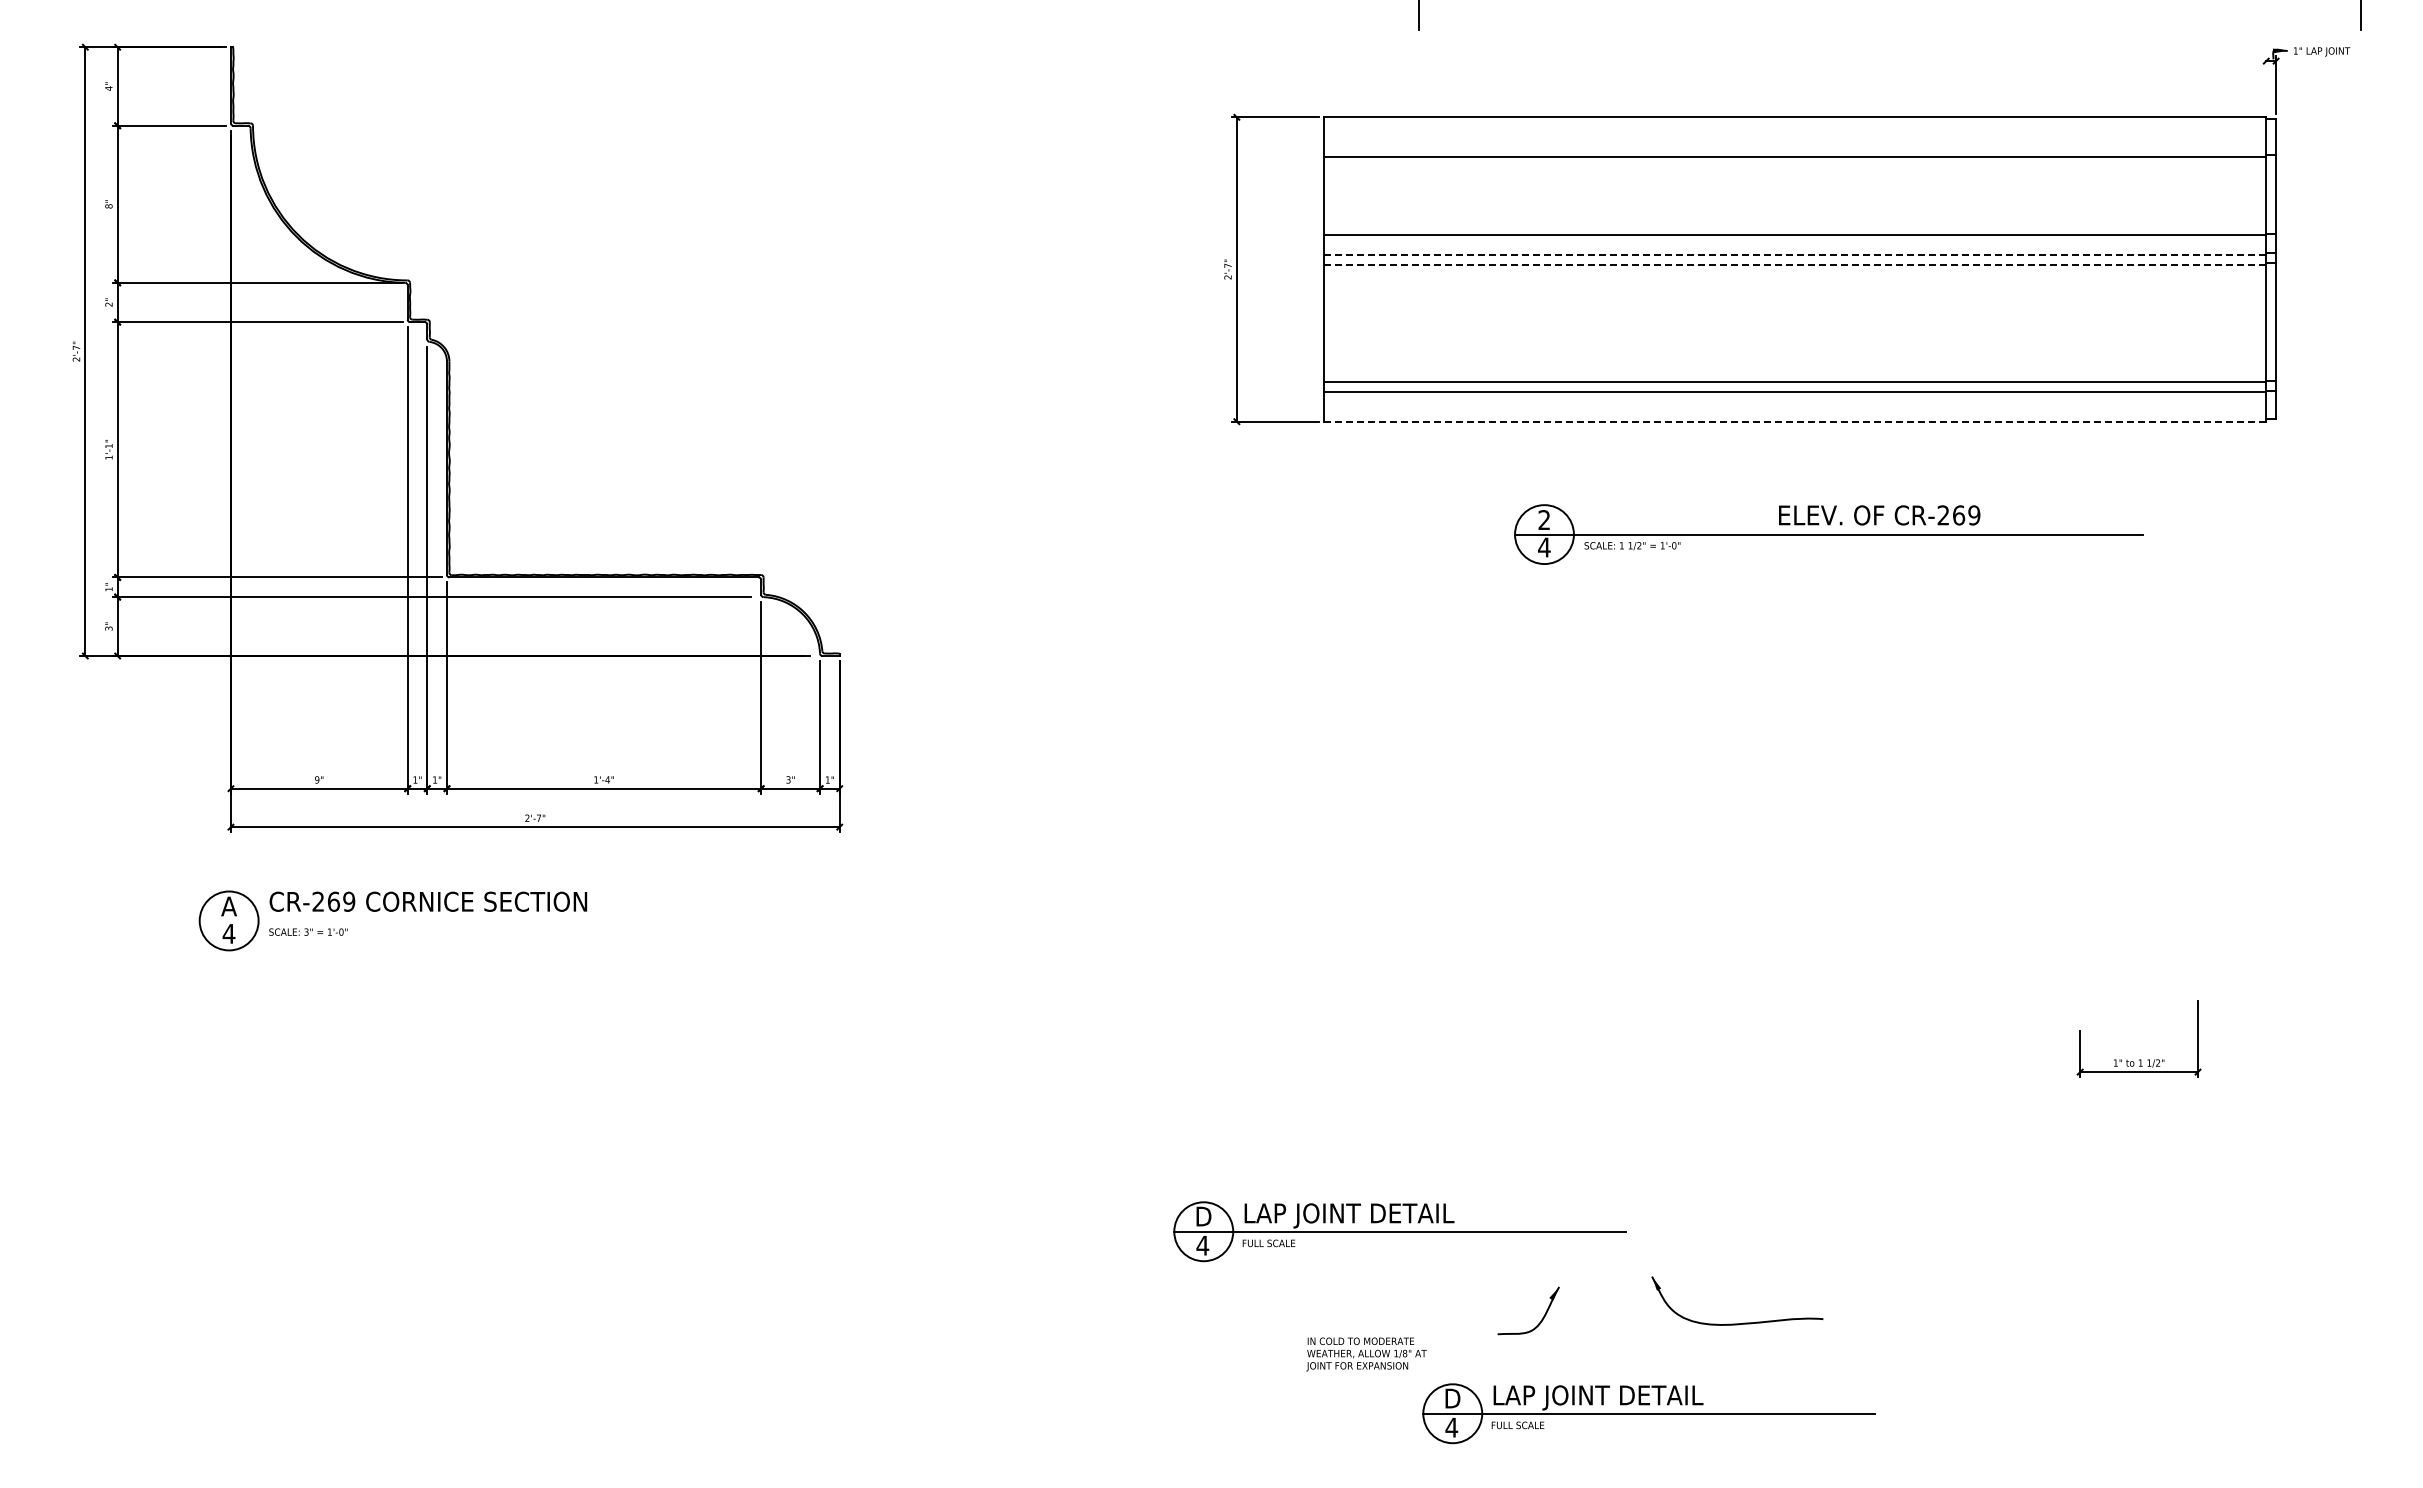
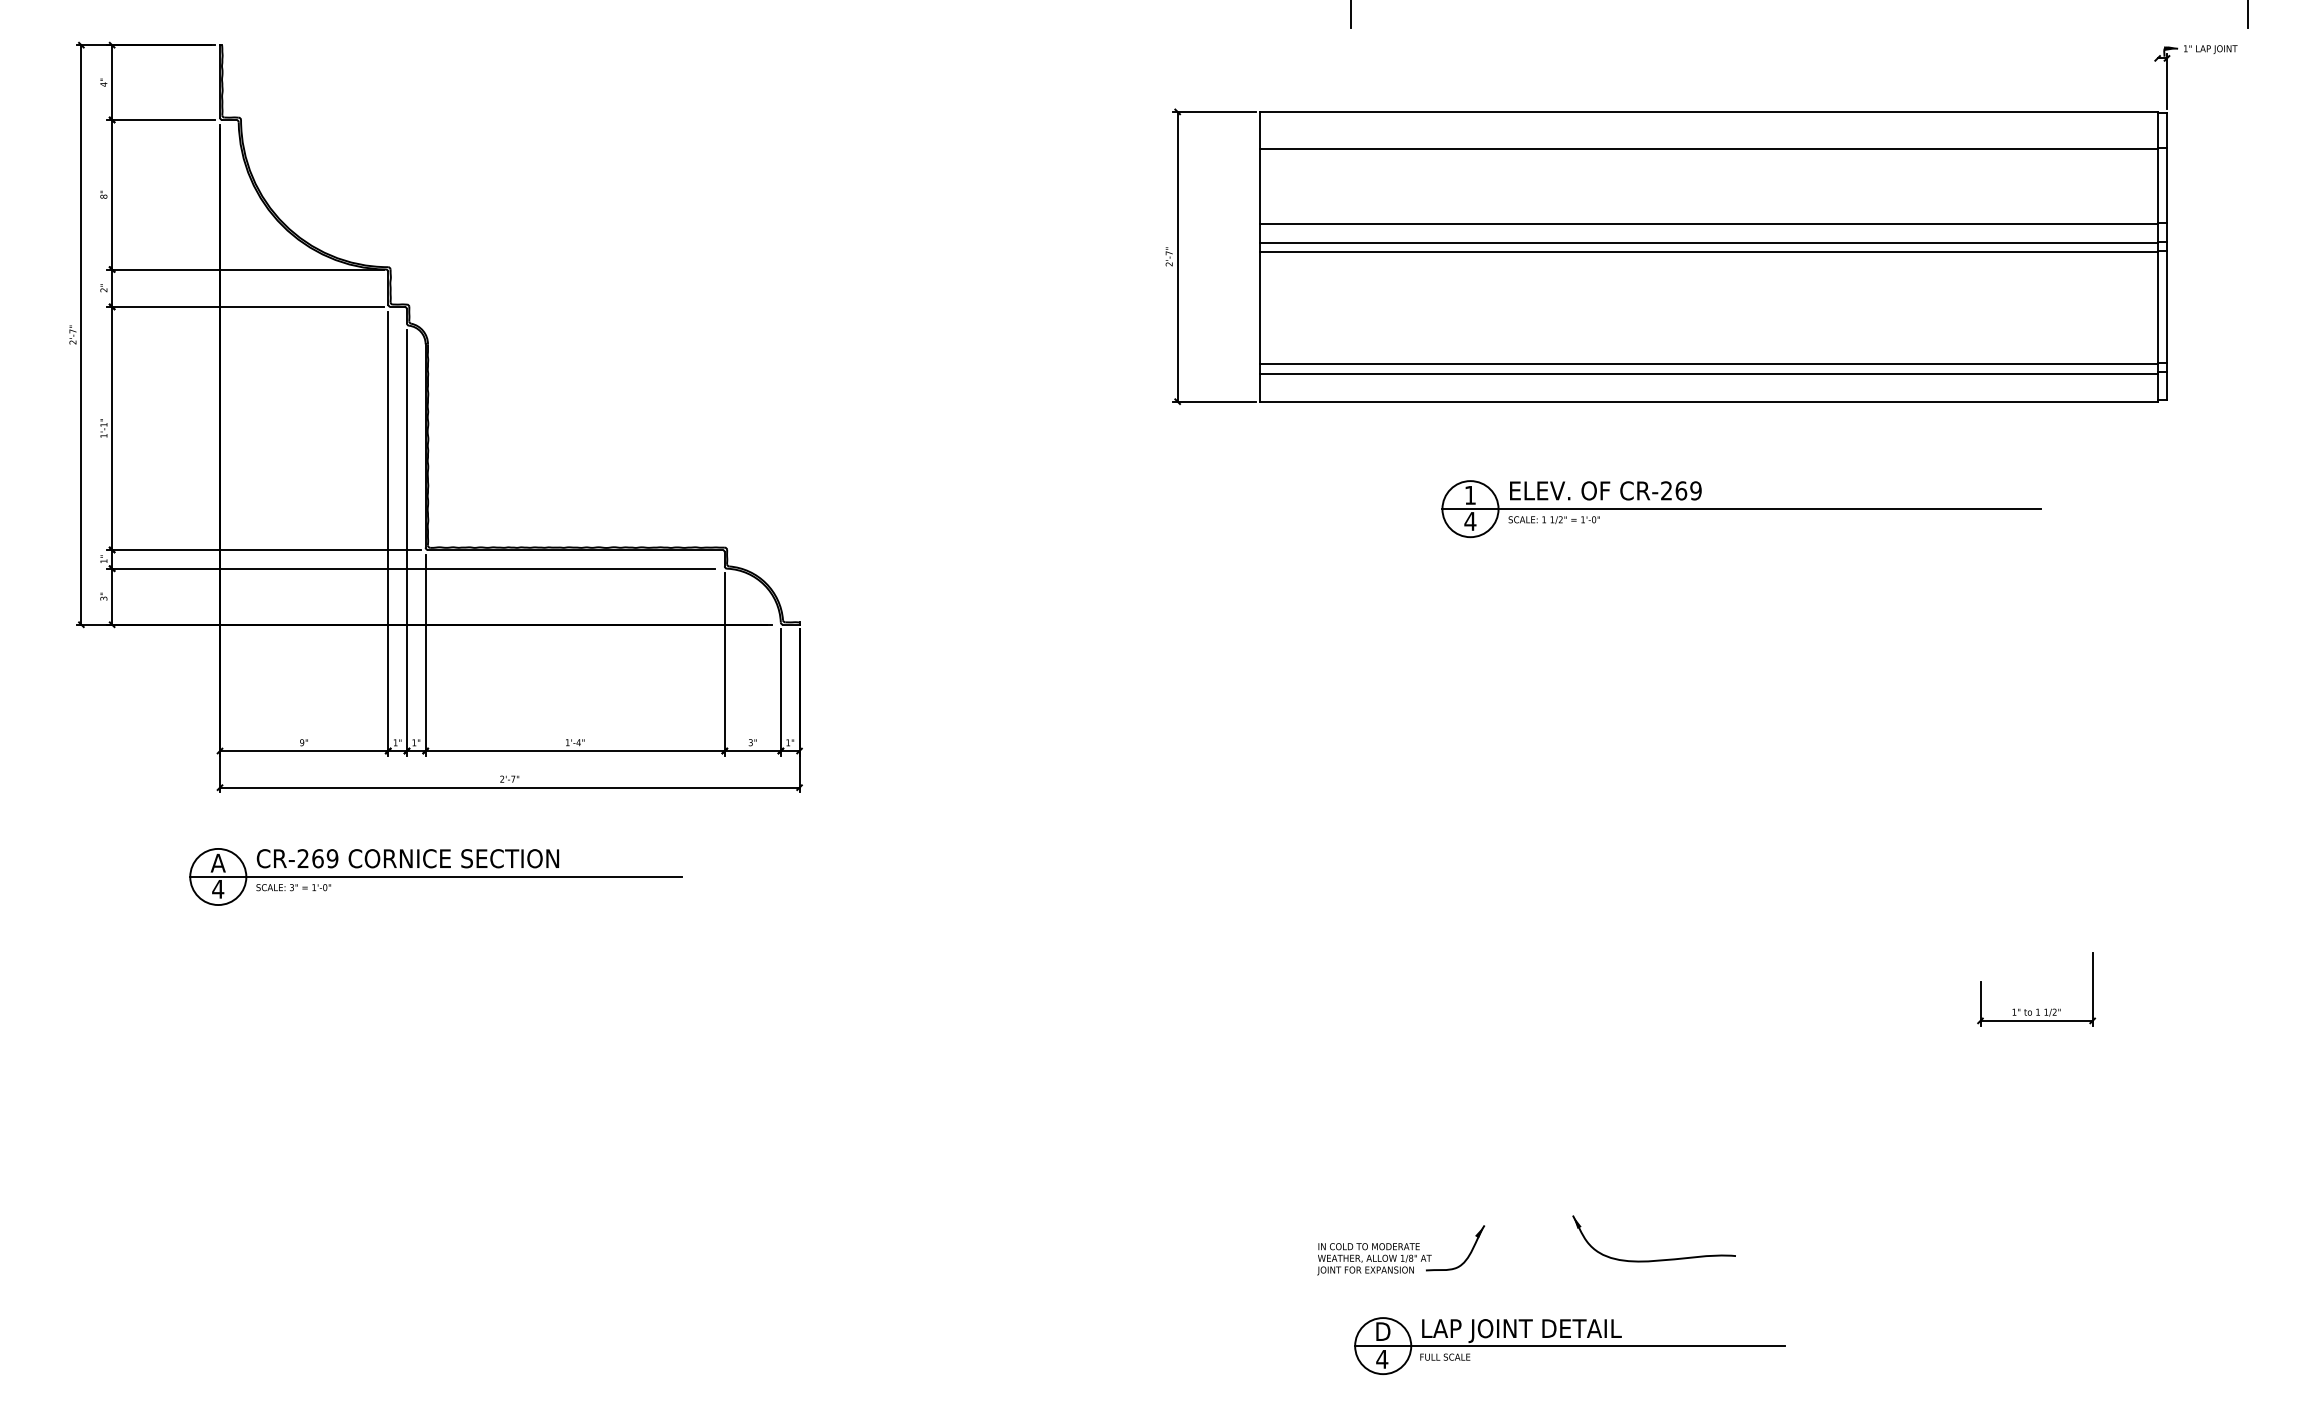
line: (1795, 254) -> (1709, 242), dashed -> solid
line: (1795, 264) -> (1709, 252), dashed -> solid
line: (1795, 421) -> (1709, 401), dashed -> solid
text: (1879, 515) -> (1605, 490), moved
text: (1543, 519) -> (1469, 494), 2 -> 1
line: (457, 920) -> (435, 876), added
part: (1399, 1231) -> (1332, 1172), removed
text: (1366, 1354) -> (1374, 1259), moved

